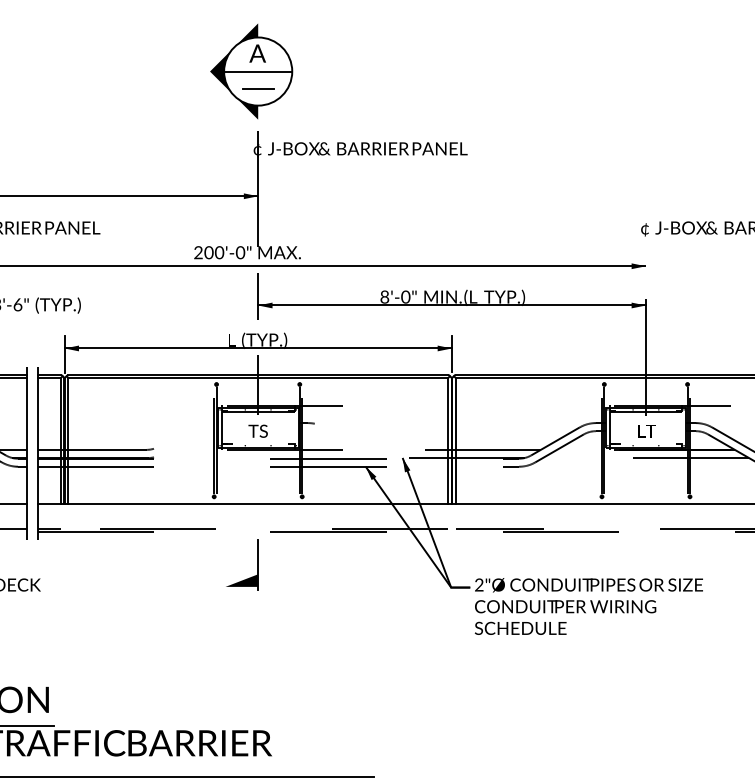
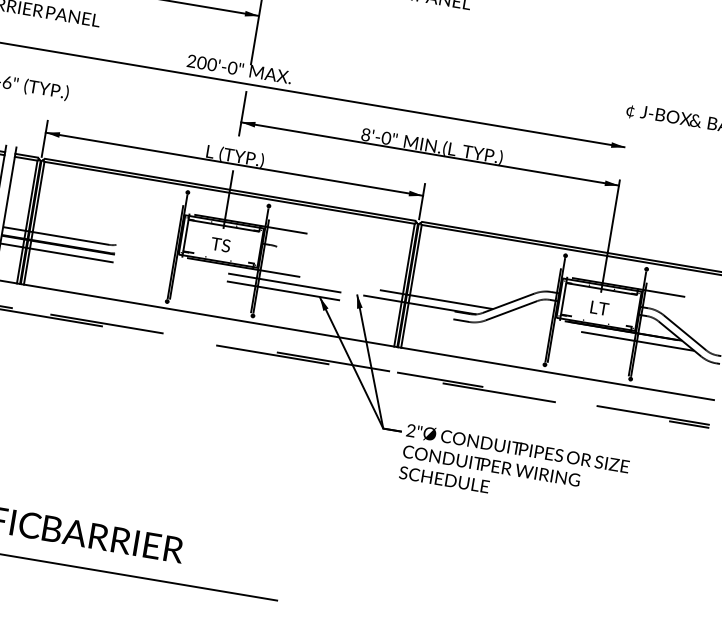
part: (246, 578) -> (185, 386), removed

